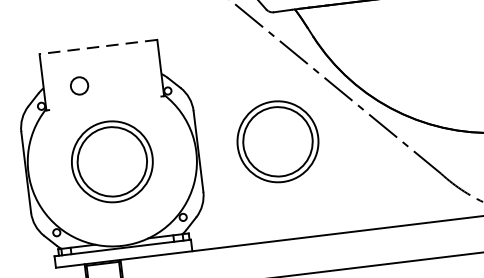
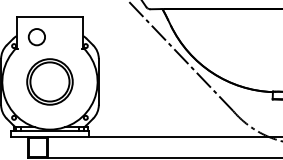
line: (97, 46) -> (49, 16), dashed -> solid
circle: (79, 86) -> (36, 37), size x1.67
part: (277, 141) -> (143, 81), removed

